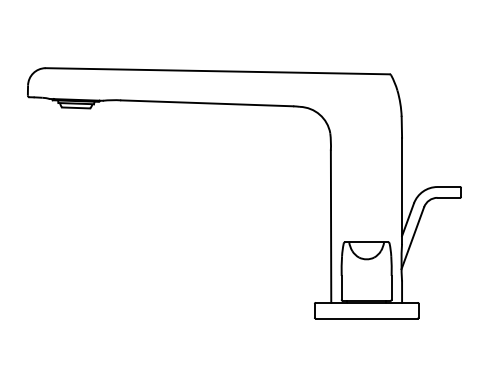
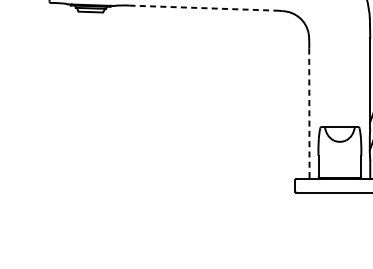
line: (207, 103) -> (203, 8), solid -> dashed
line: (331, 227) -> (309, 114), solid -> dashed

